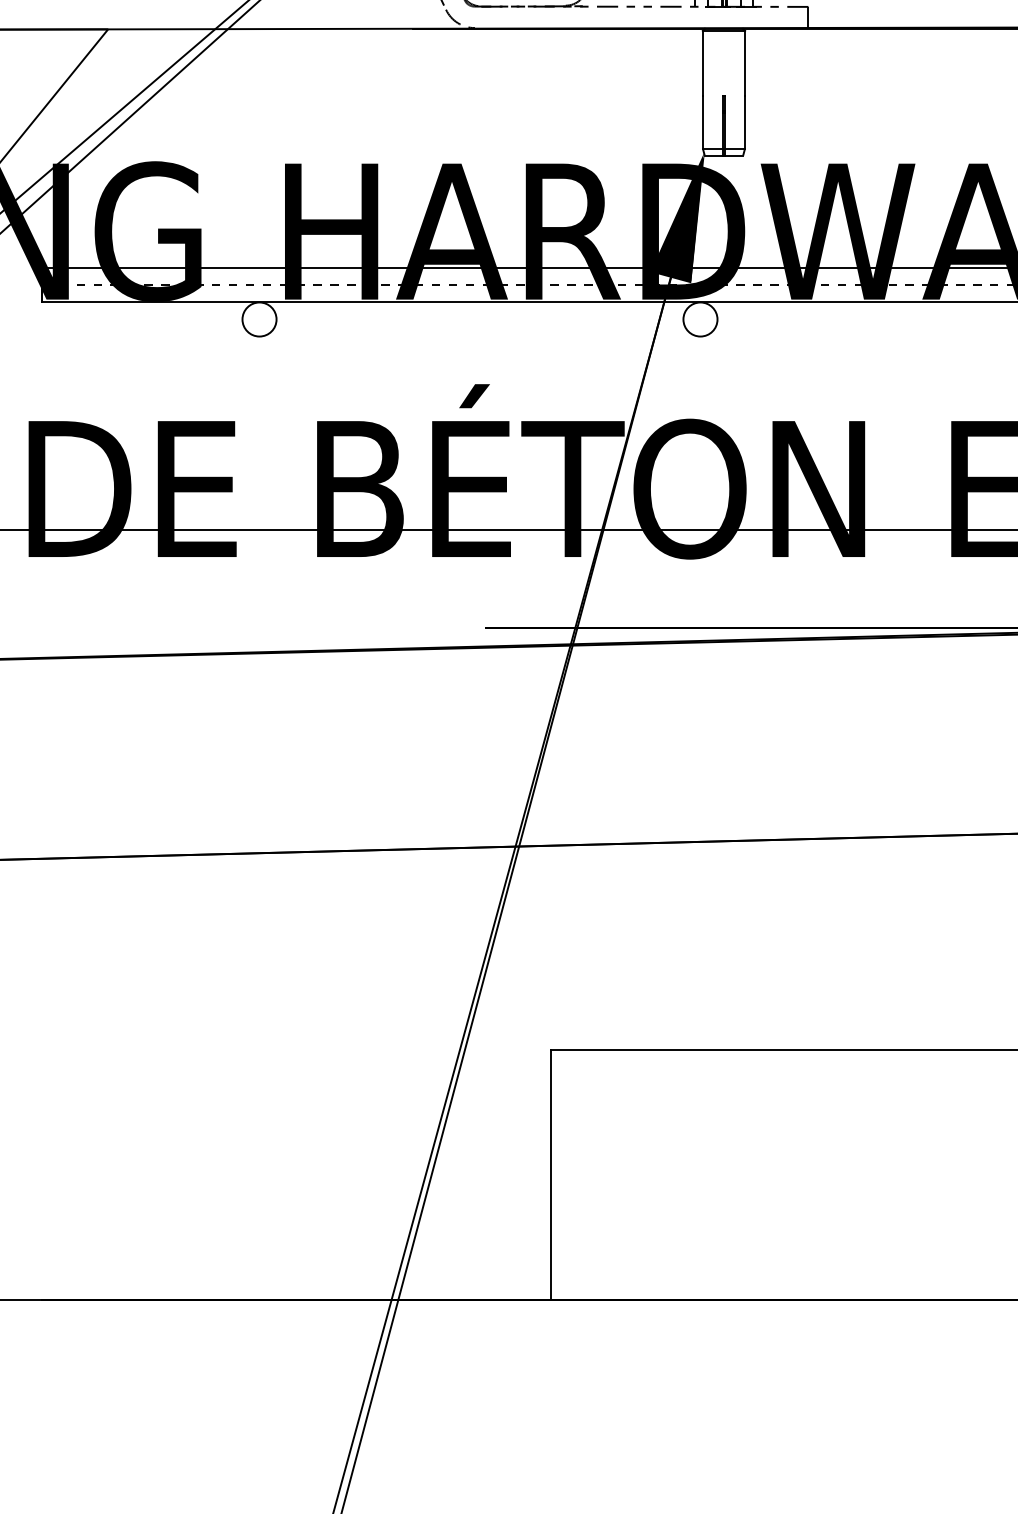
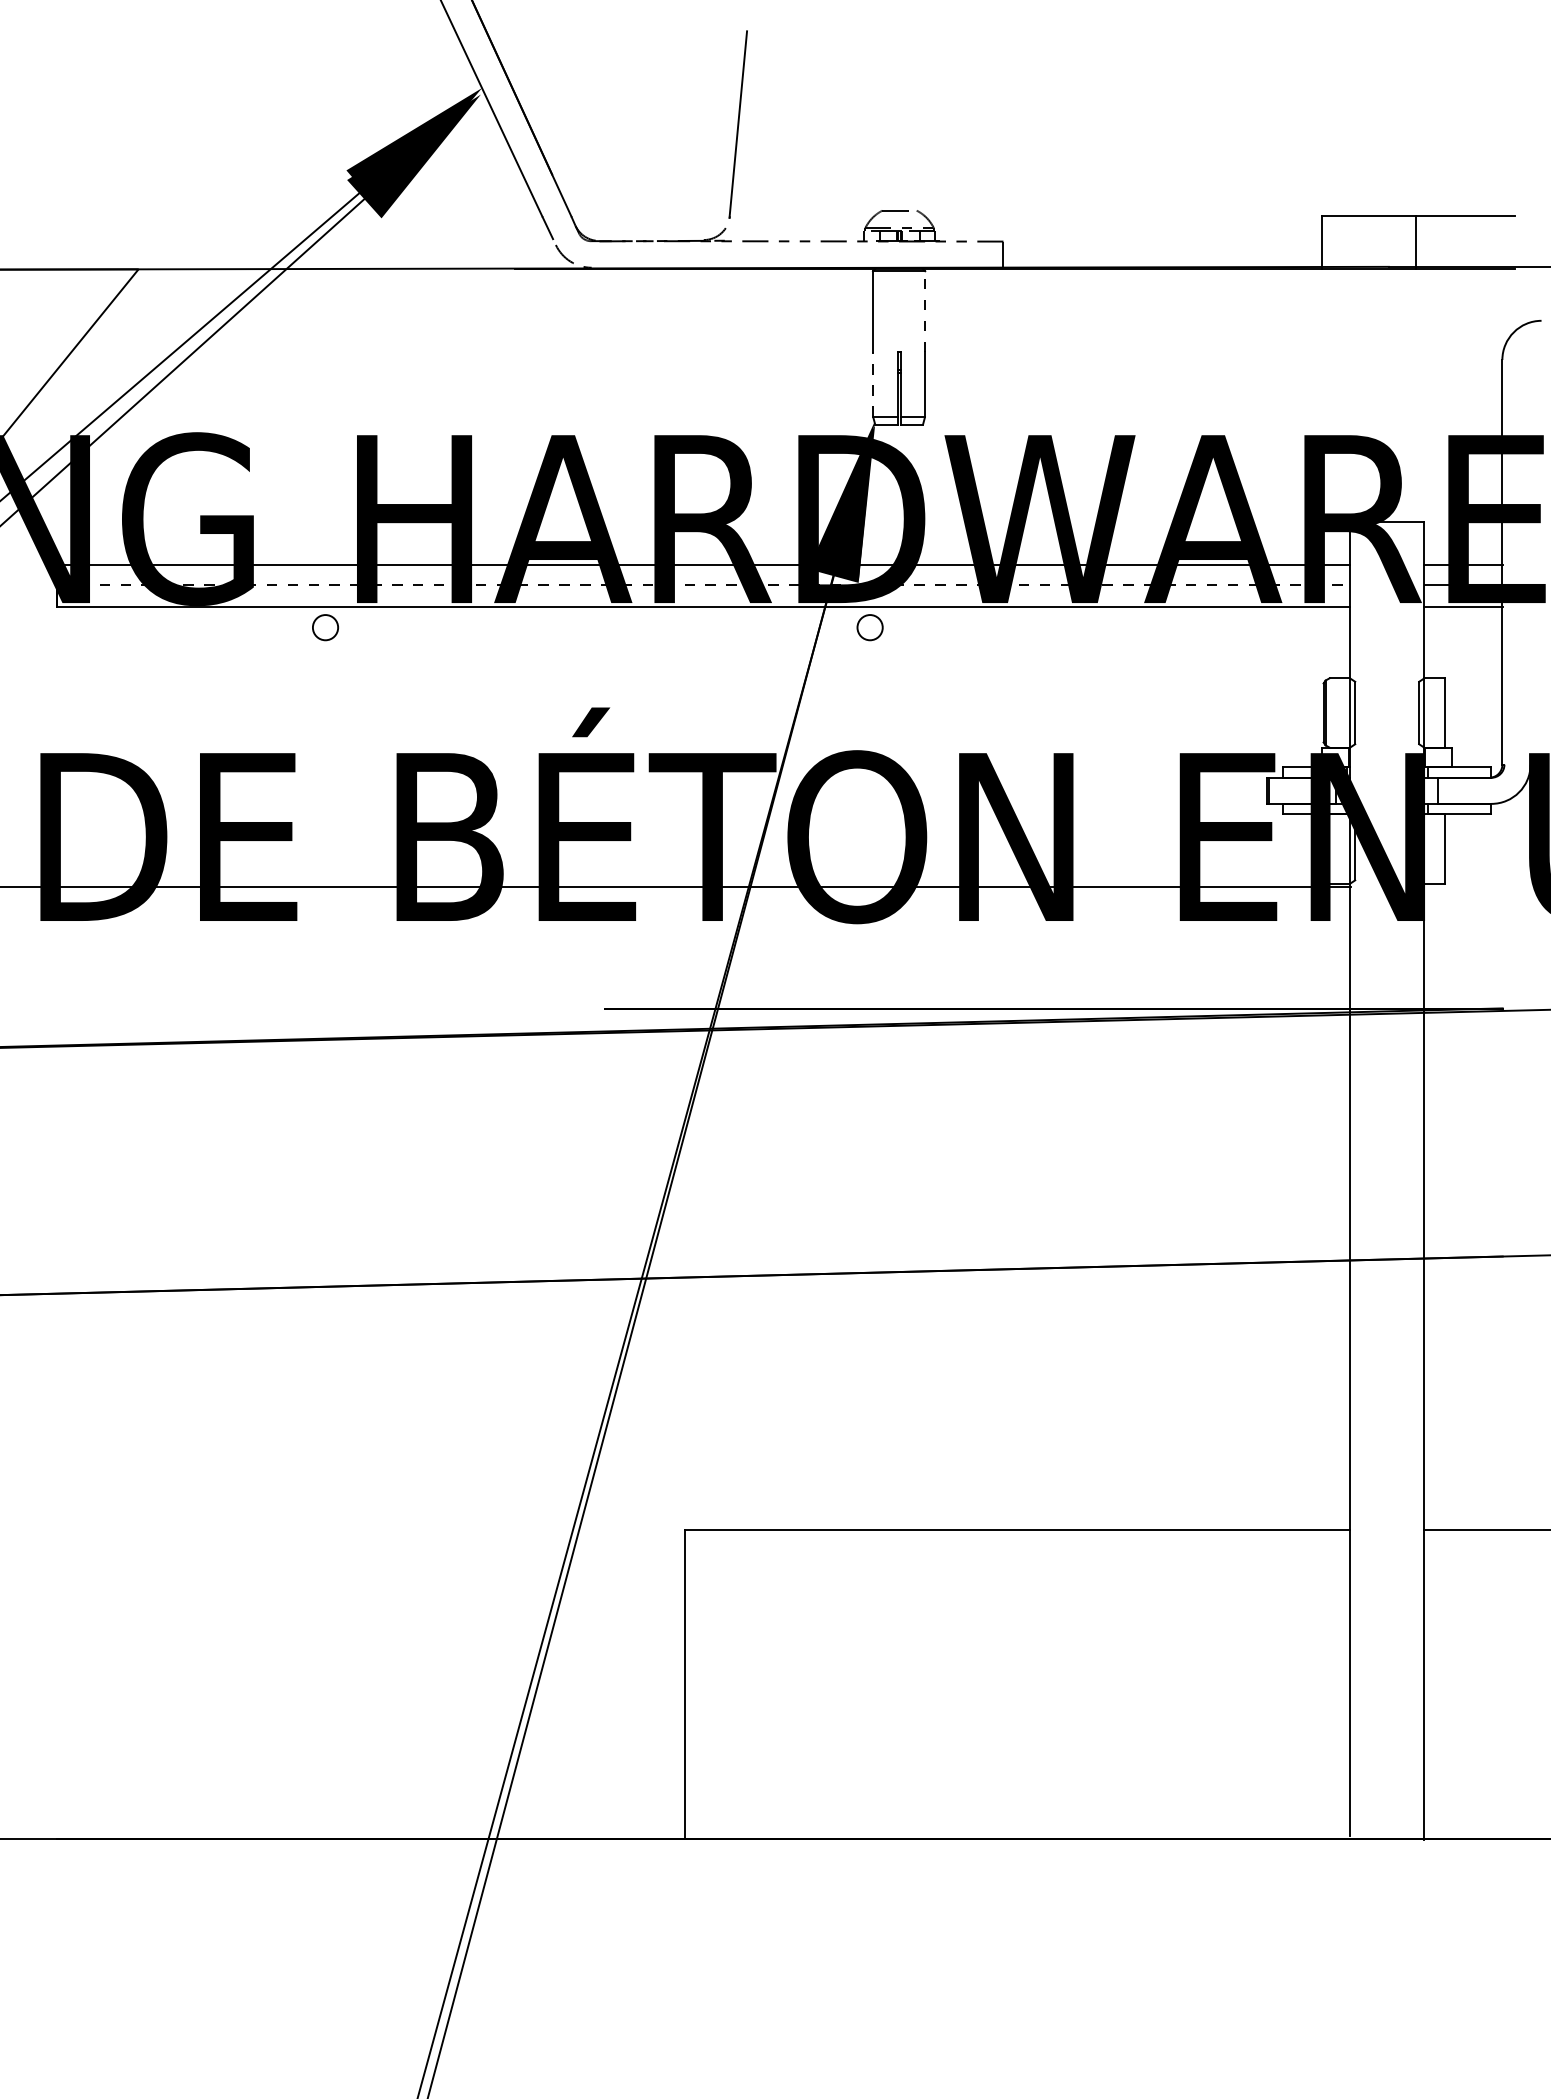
line: (745, 63) -> (925, 311), solid -> dashed
line: (703, 121) -> (873, 383), solid -> dashed
circle: (259, 319) -> (325, 627), size x0.6
circle: (700, 319) -> (870, 627), size x0.6

